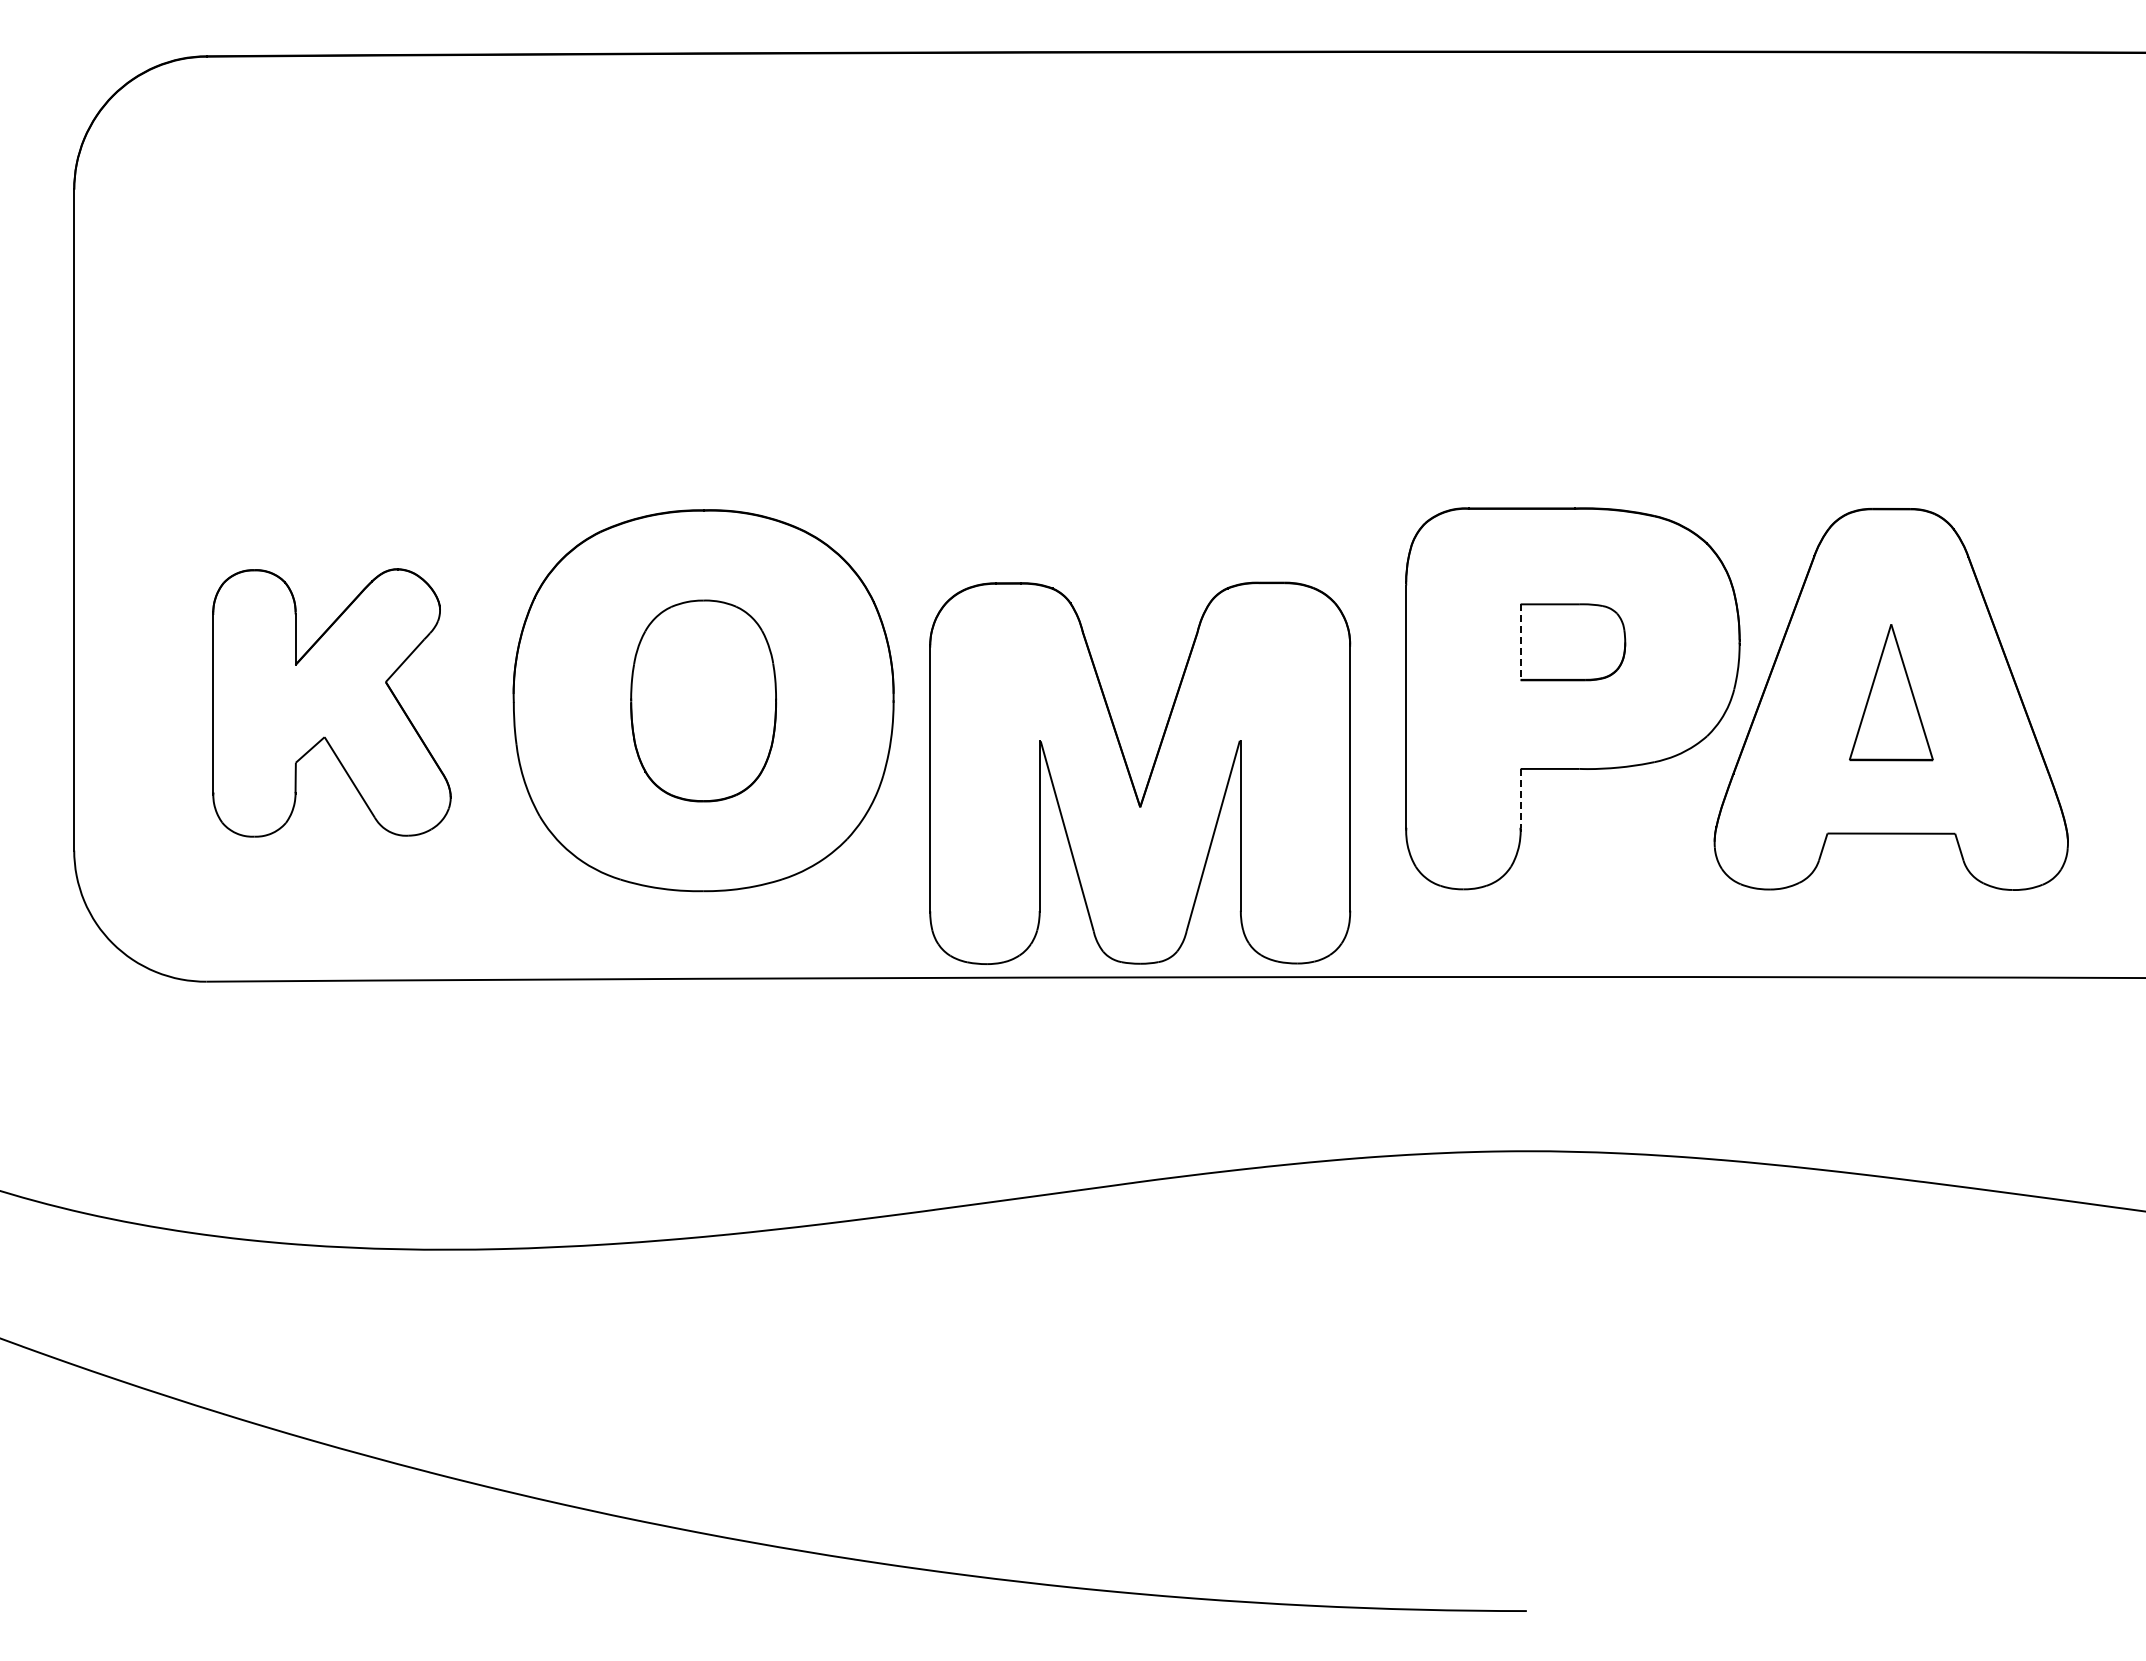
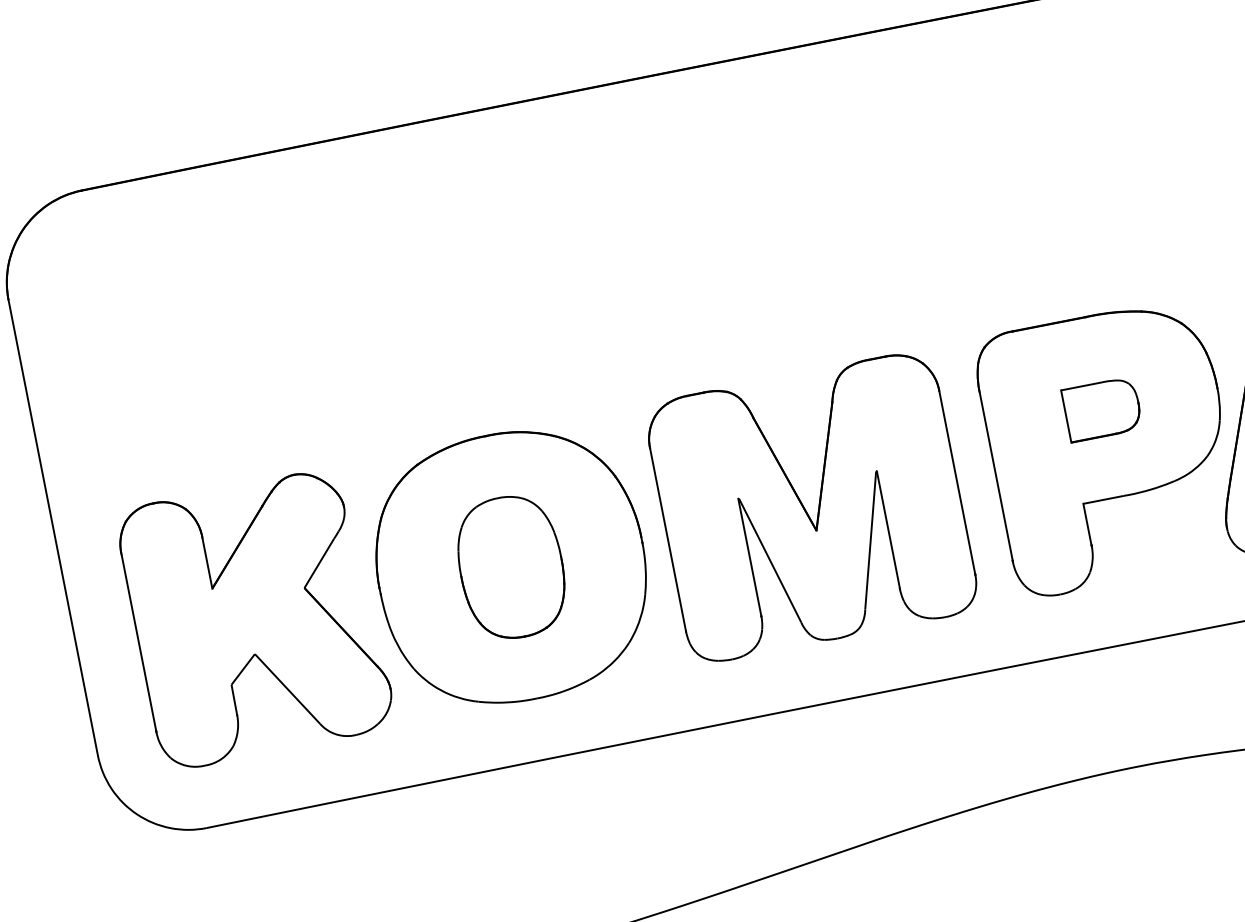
line: (1520, 642) -> (1066, 416), dashed -> solid
part: (331, 702) -> (255, 618), size x1.43
part: (1149, 774) -> (818, 506), moved
line: (1520, 798) -> (1087, 524), dashed -> solid

